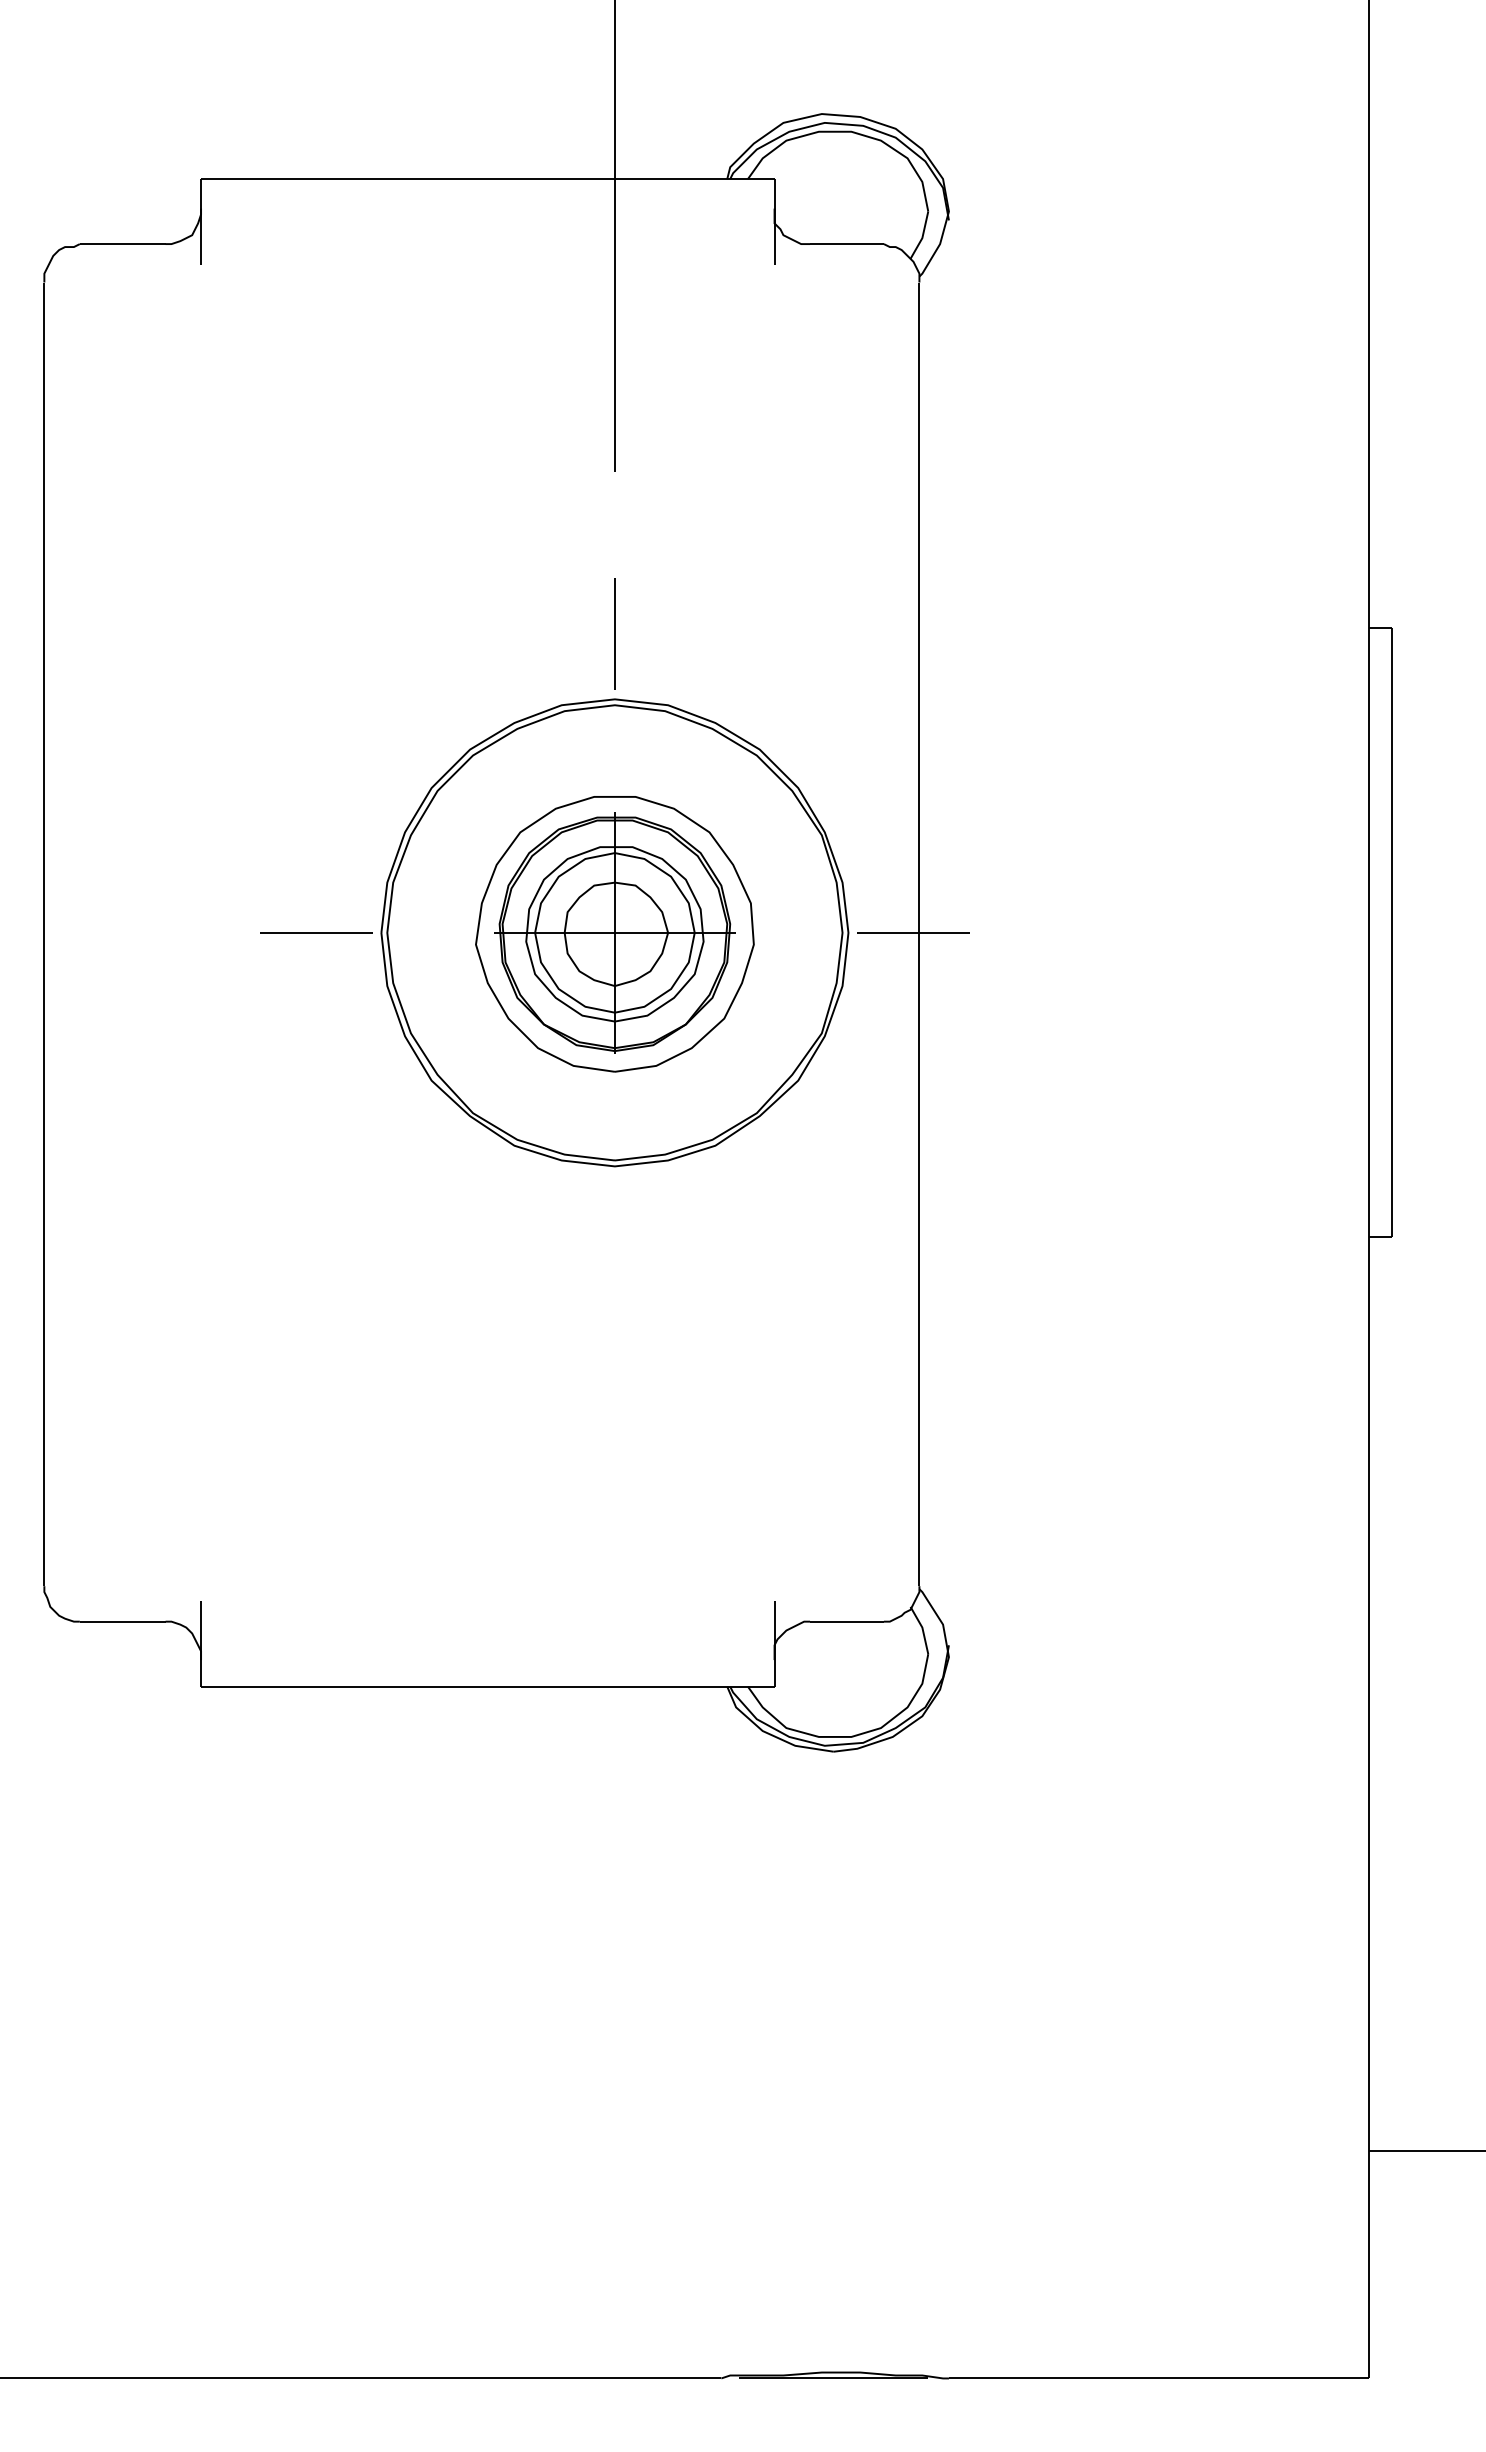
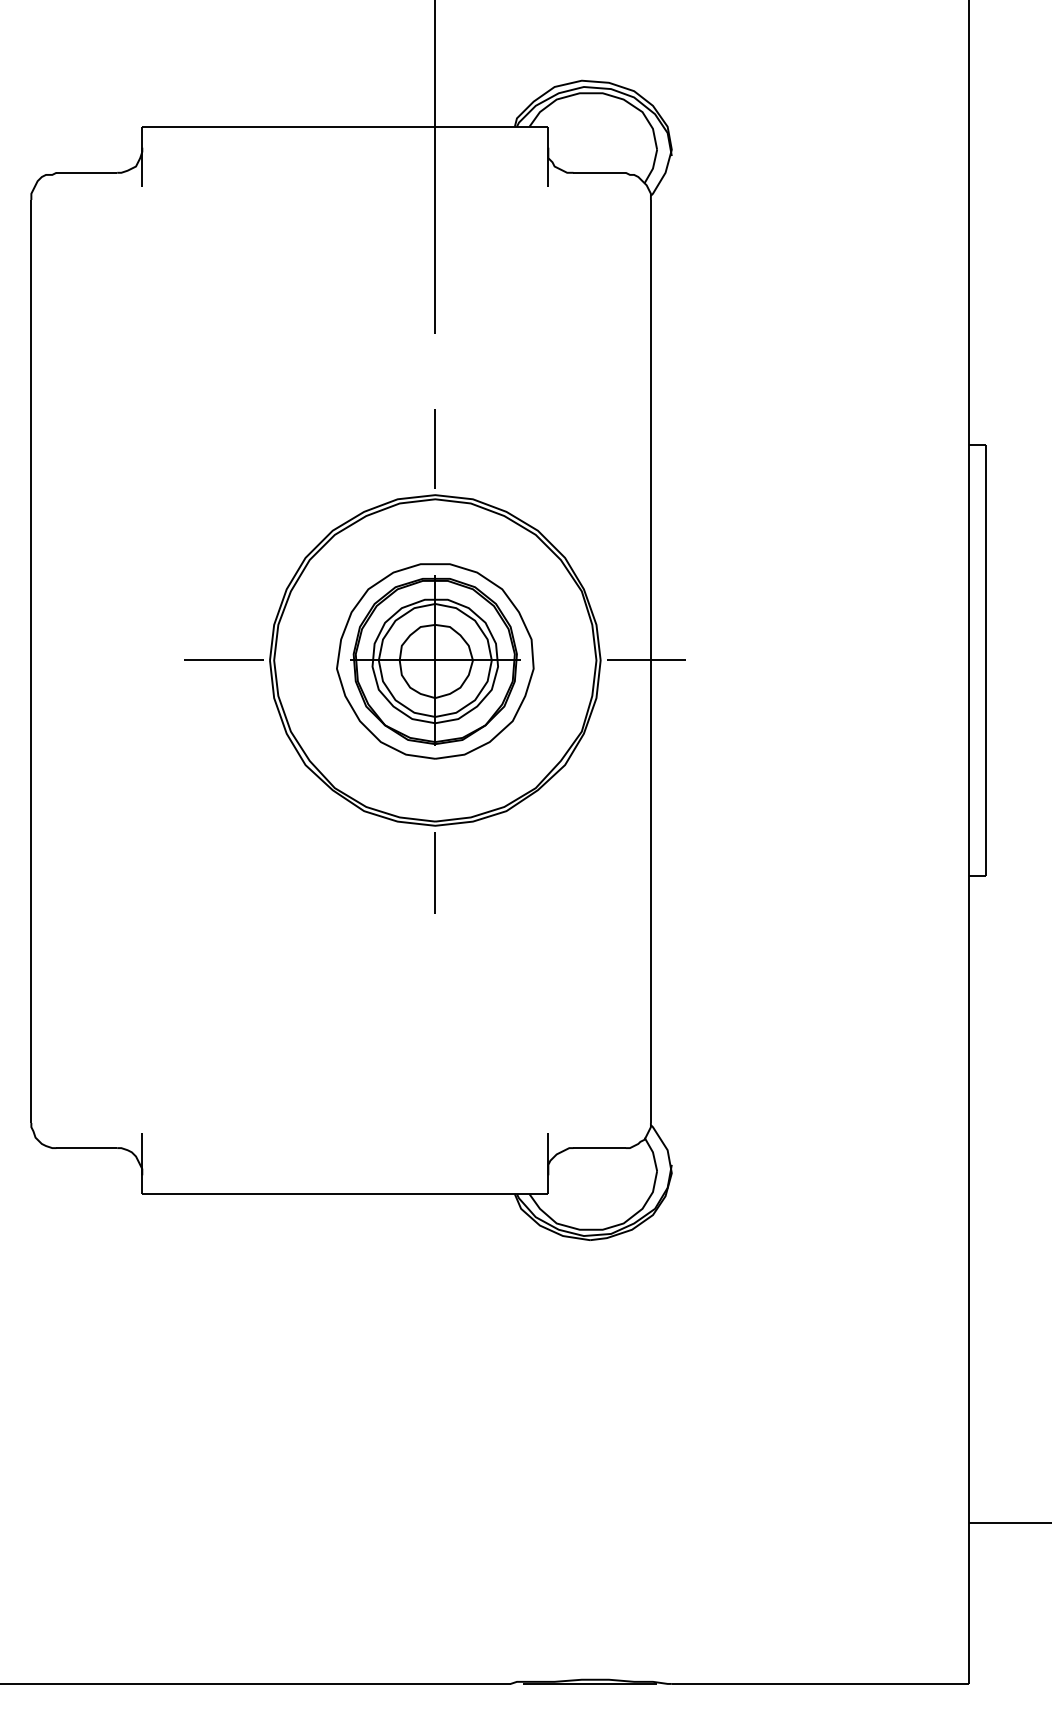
line: (614, 1232) -> (435, 872), added

